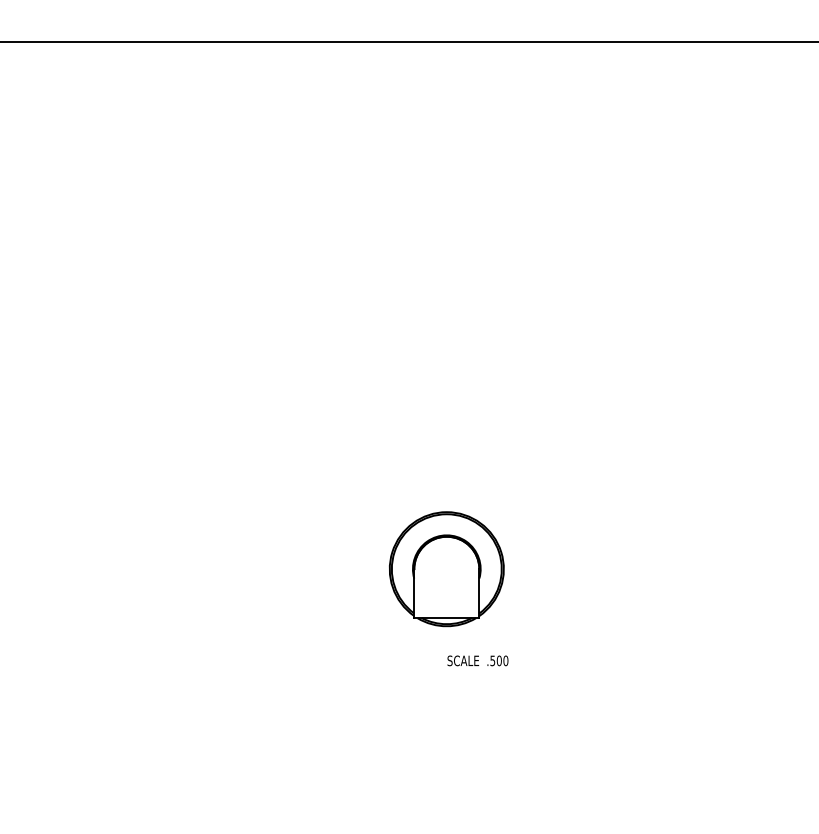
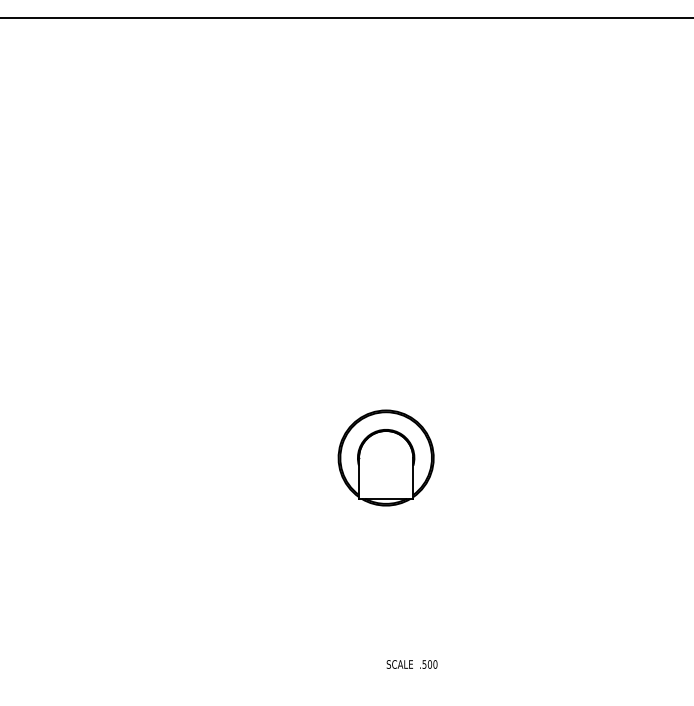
text: (477, 660) -> (411, 664), moved

